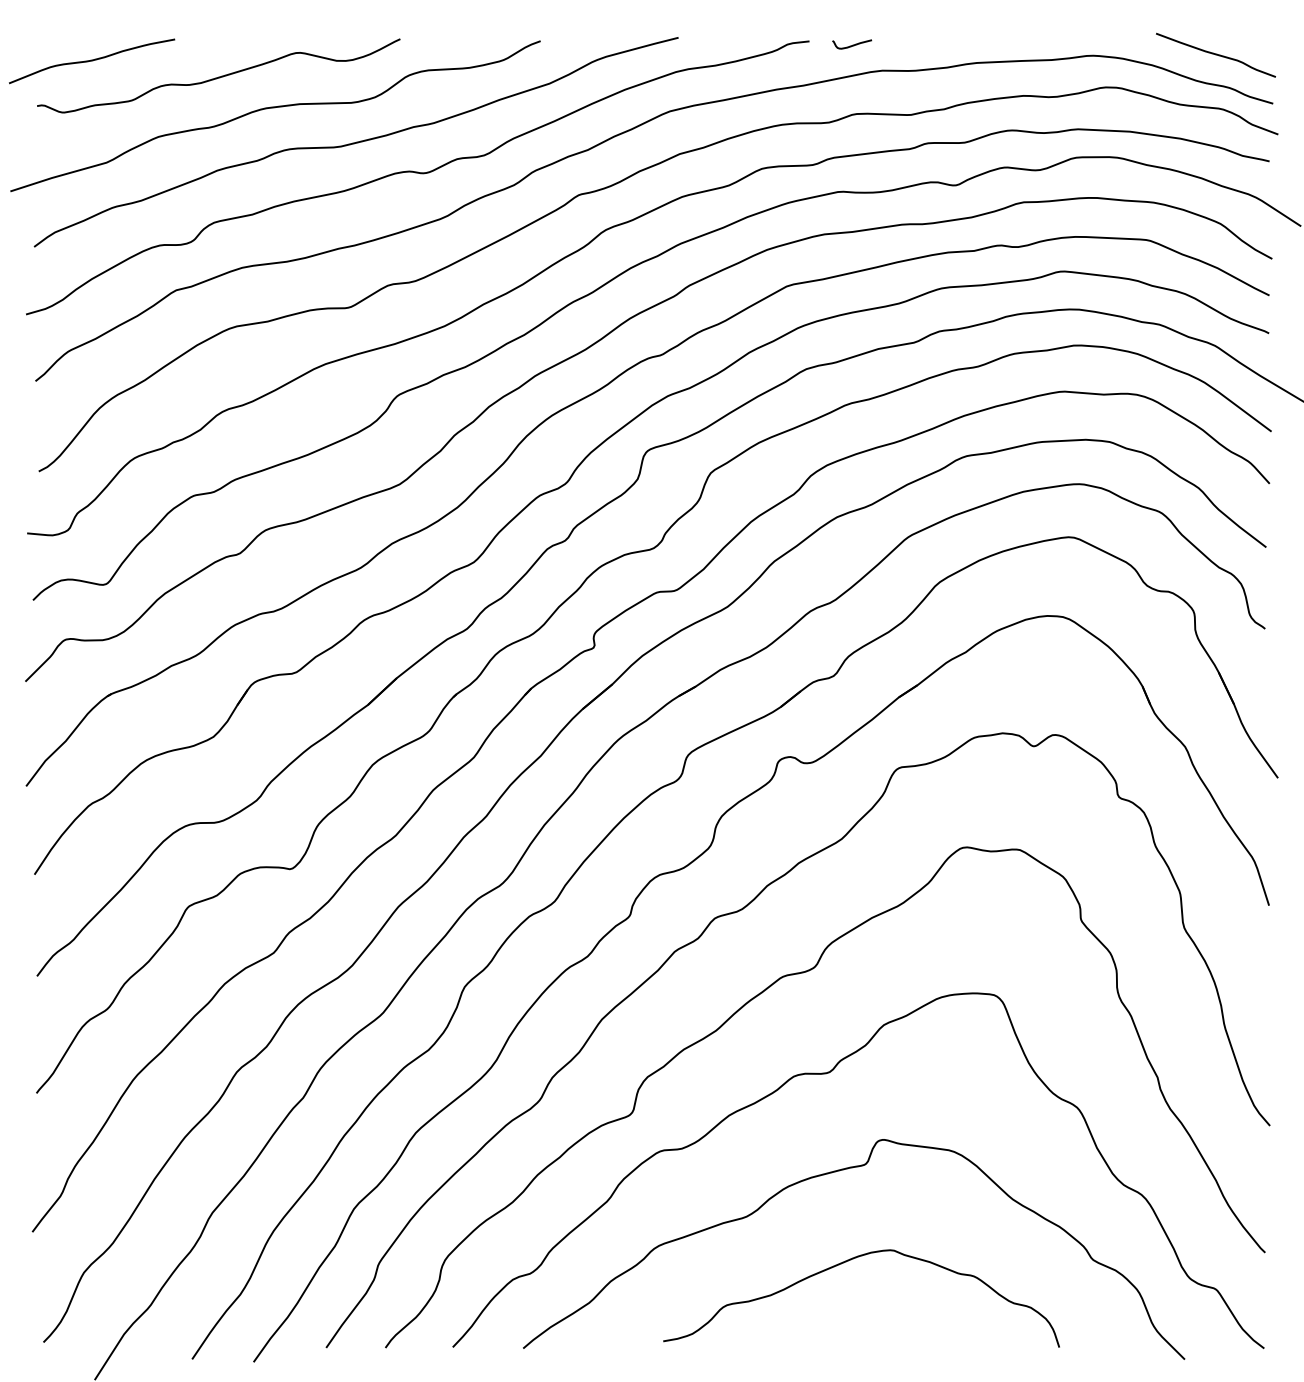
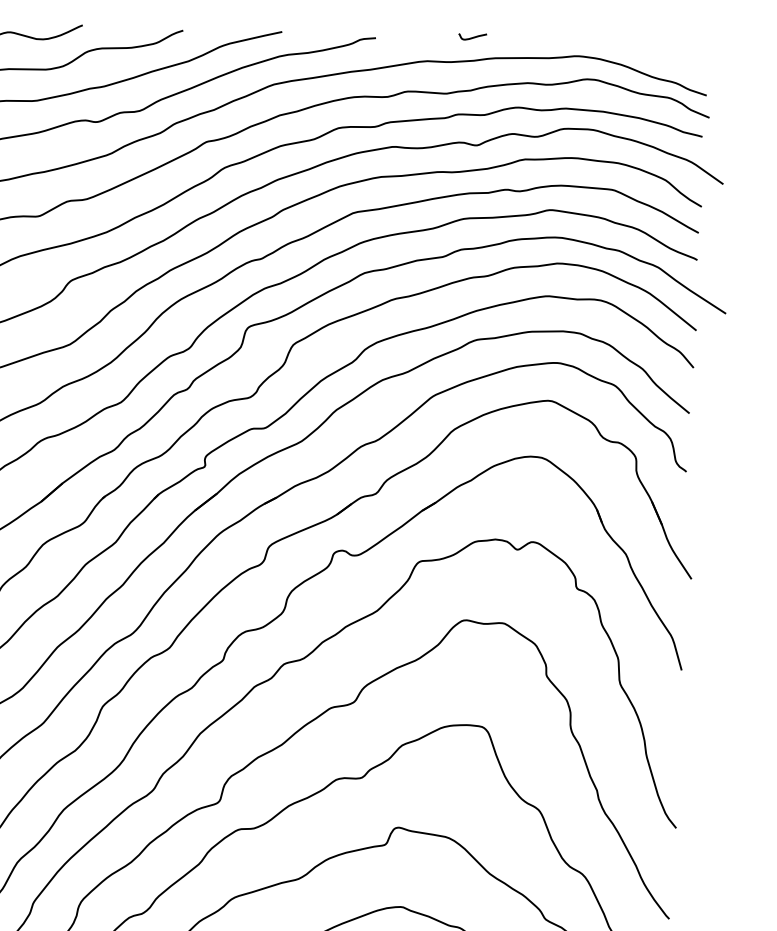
curve: (852, 44) -> (472, 36), moved
curve: (1215, 54) -> (666, 58), removed

